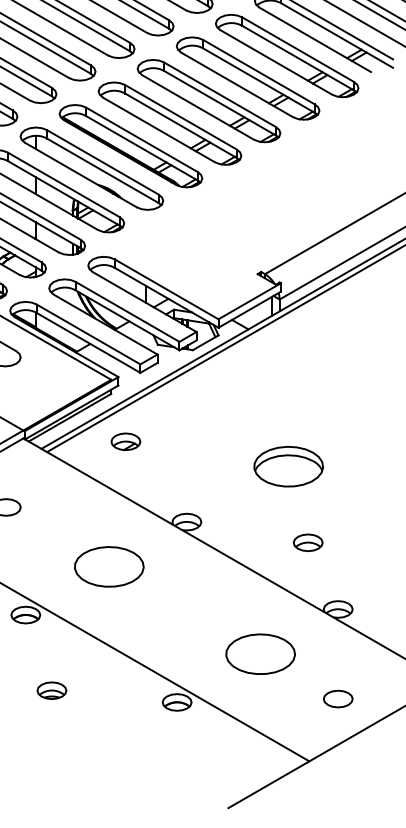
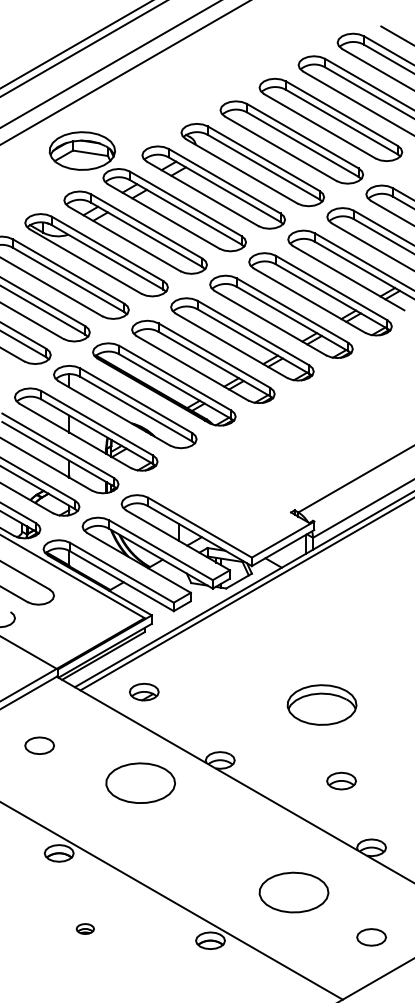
part: (126, 441) -> (144, 691), moved
part: (109, 566) -> (140, 782), moved
part: (52, 690) -> (85, 928), size x0.6

